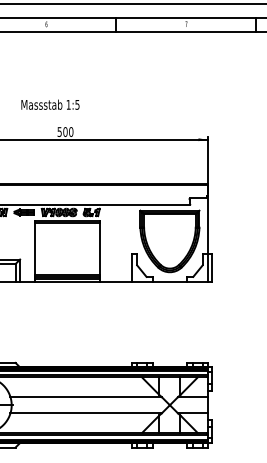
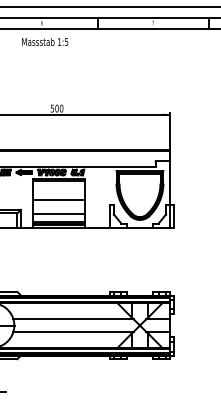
text: (50, 104) -> (45, 41), moved
line: (67, 246) -> (58, 199), added
line: (67, 265) -> (58, 214), added

